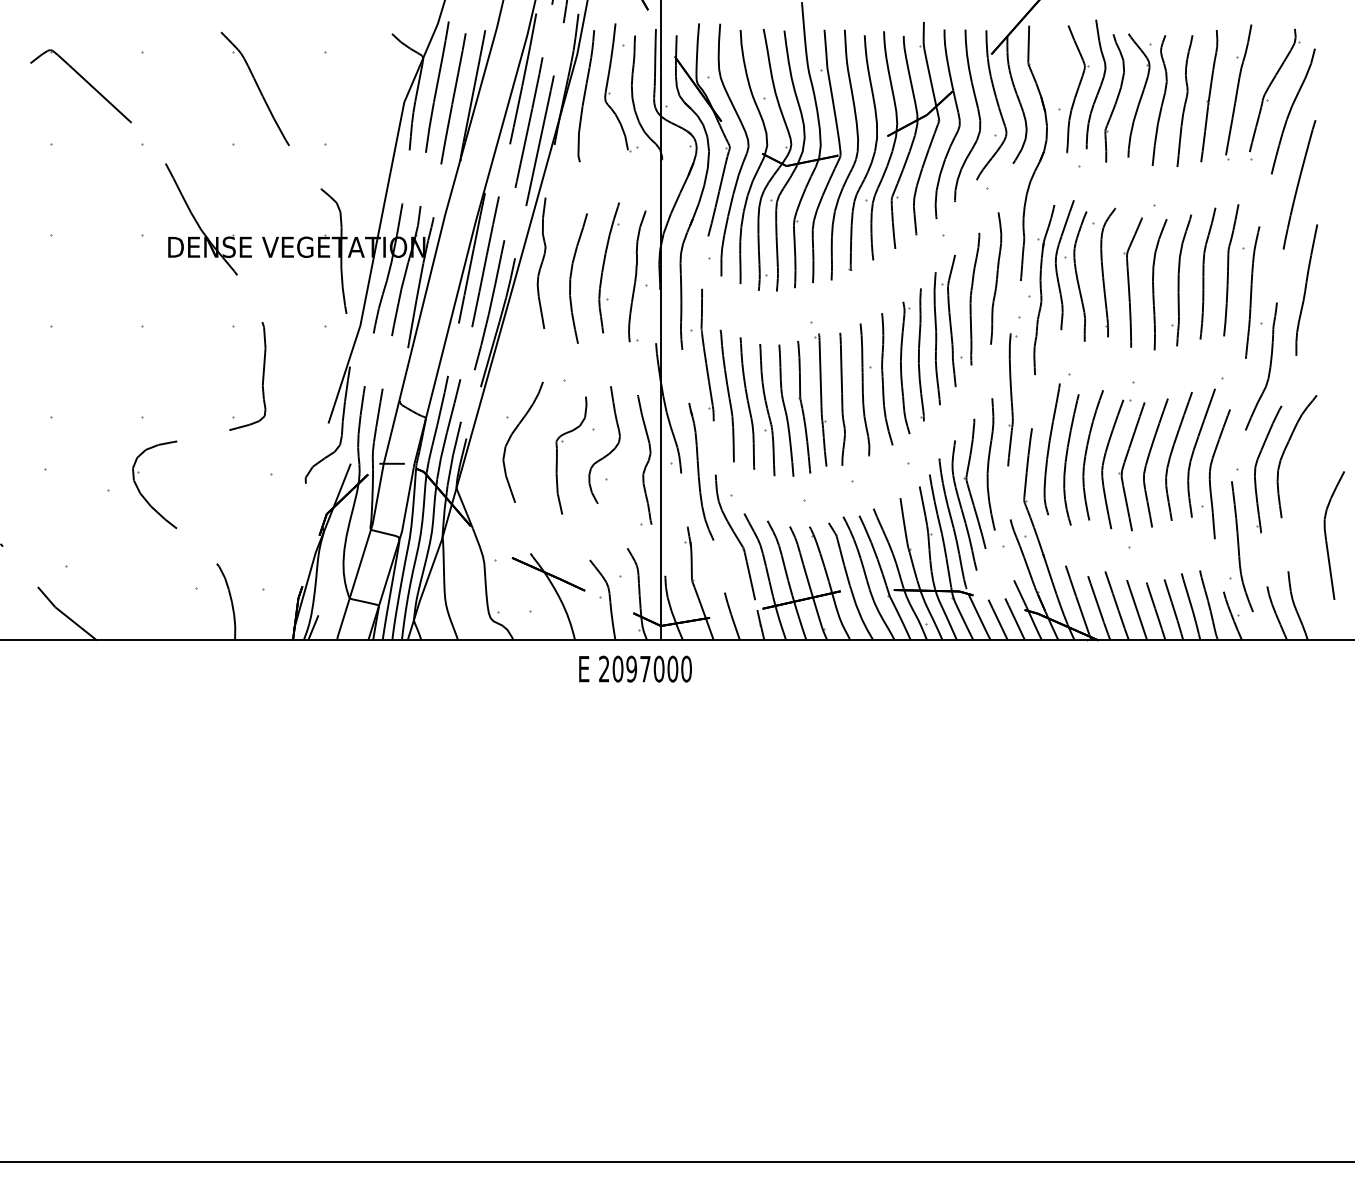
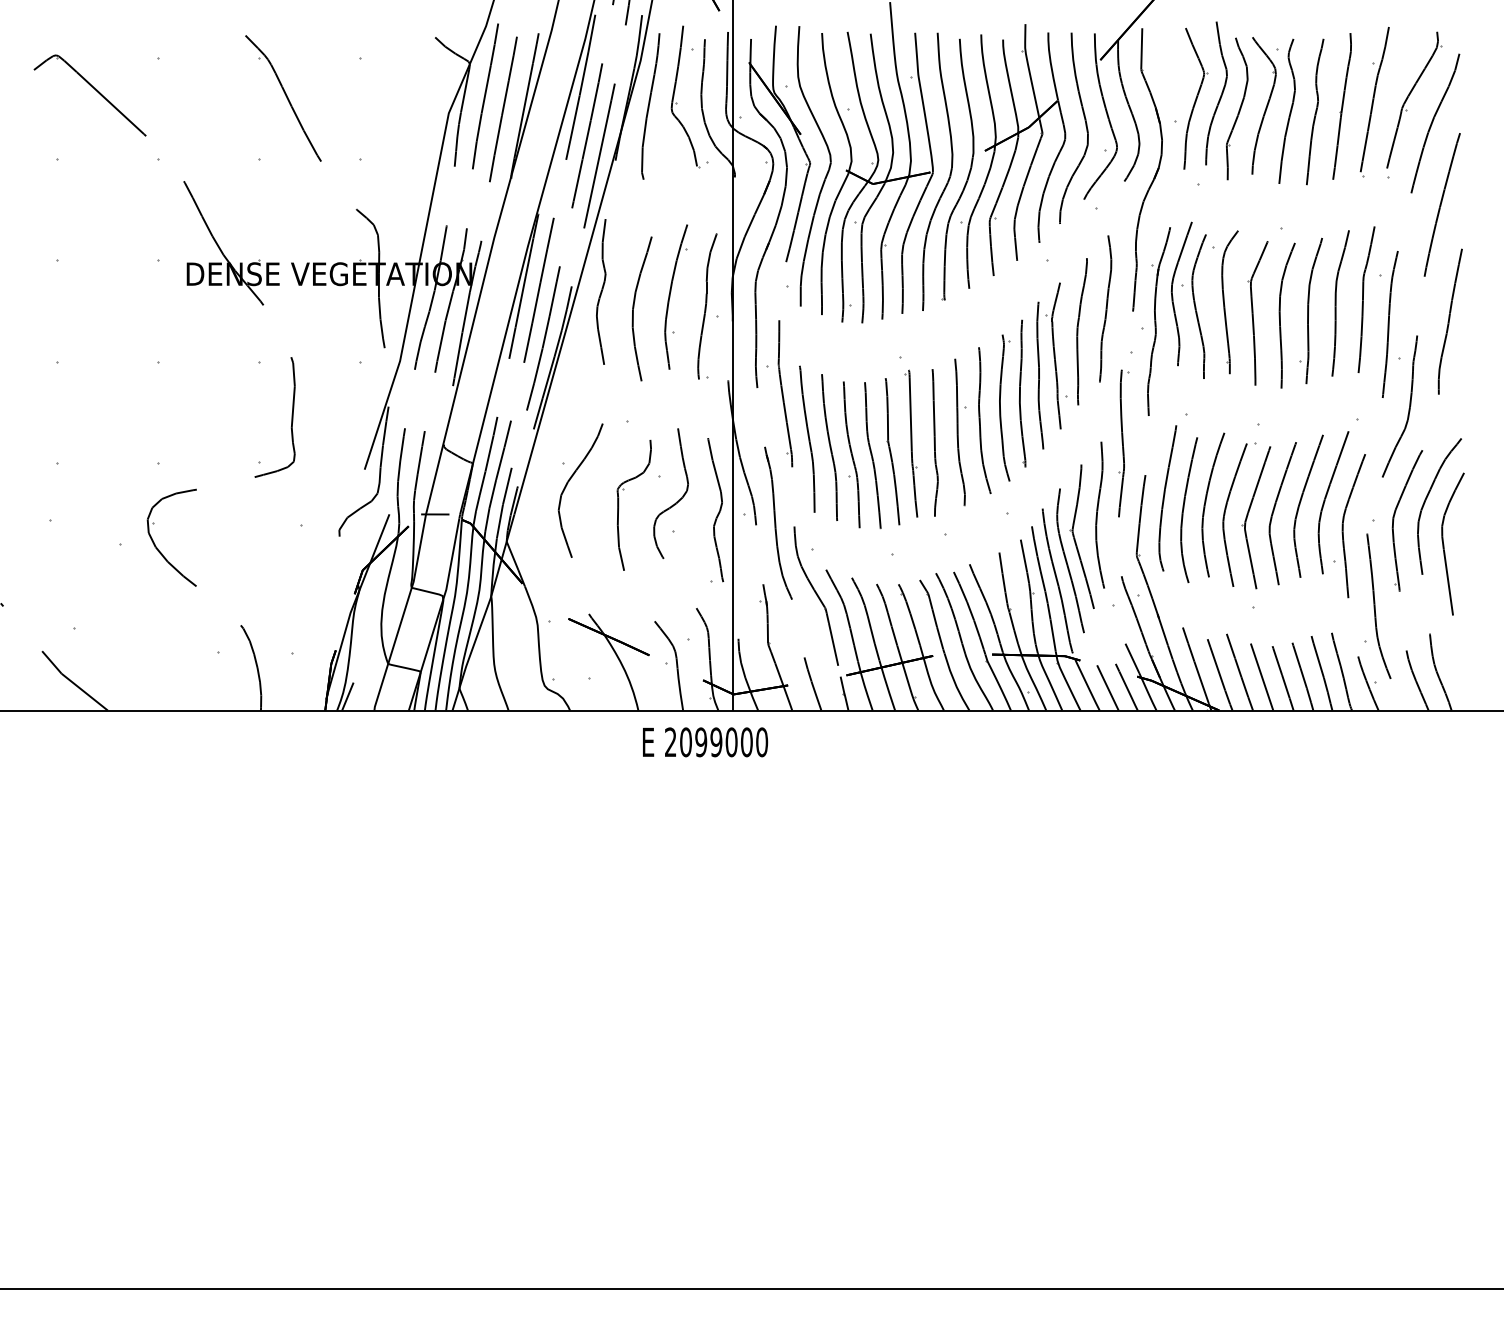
curve: (1326, 535) -> (1444, 544), moved
text: (645, 669) -> (716, 742), 2097000 -> 2099000

